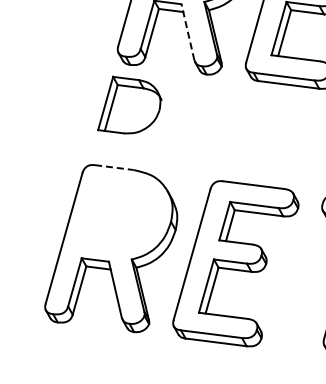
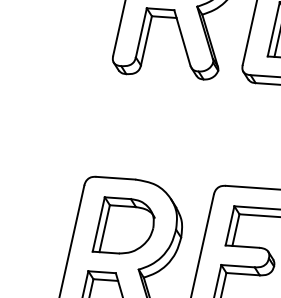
line: (187, 32) -> (181, 38), dashed -> solid
part: (129, 104) -> (122, 224), moved
line: (114, 167) -> (116, 178), dashed -> solid

